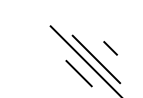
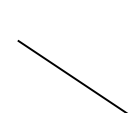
line: (110, 48) -> (91, 52), removed
line: (96, 59) -> (78, 68), removed
line: (78, 73) -> (61, 88), removed

